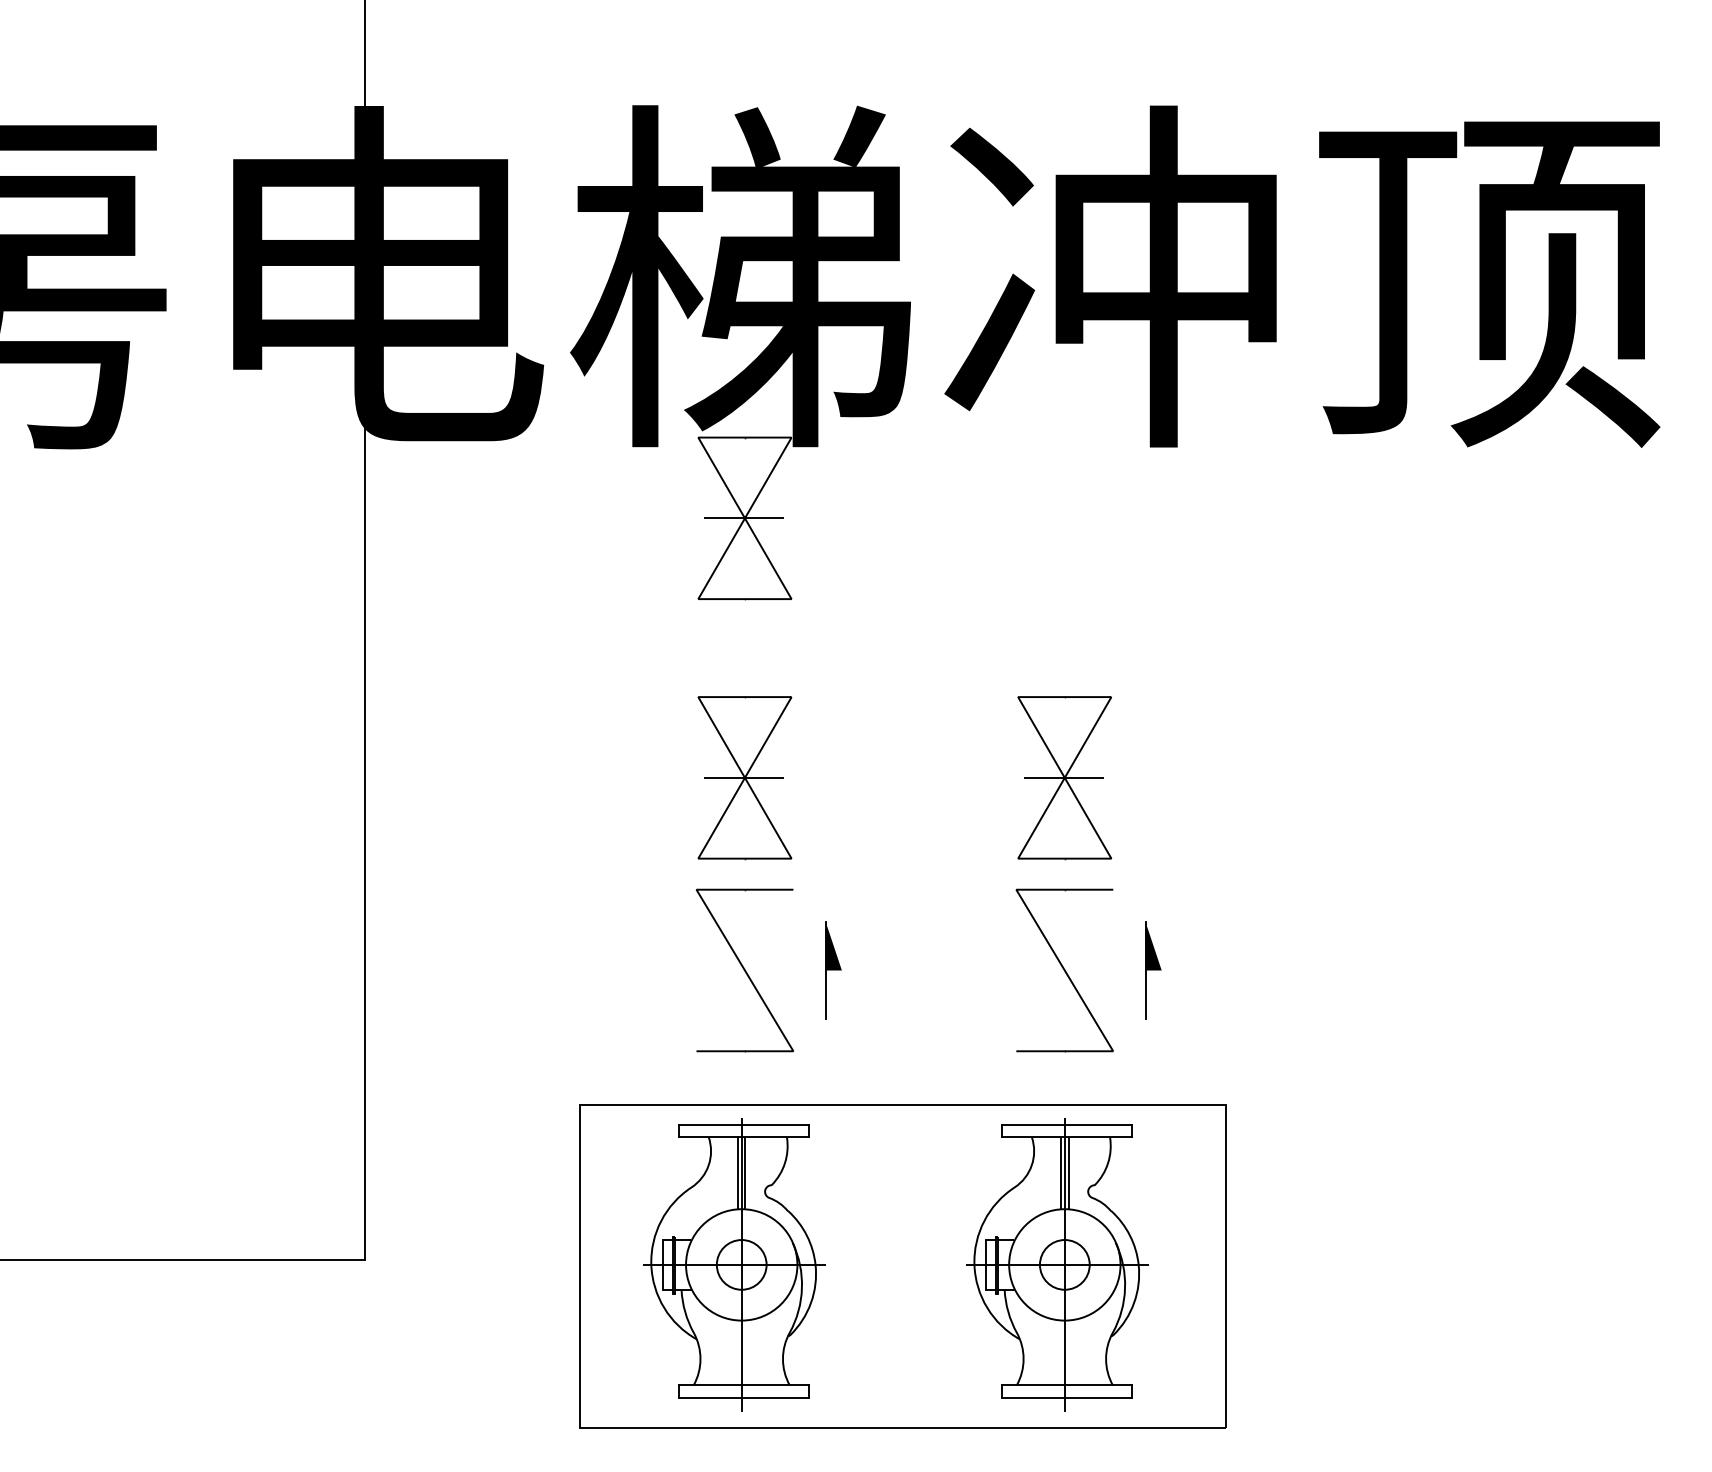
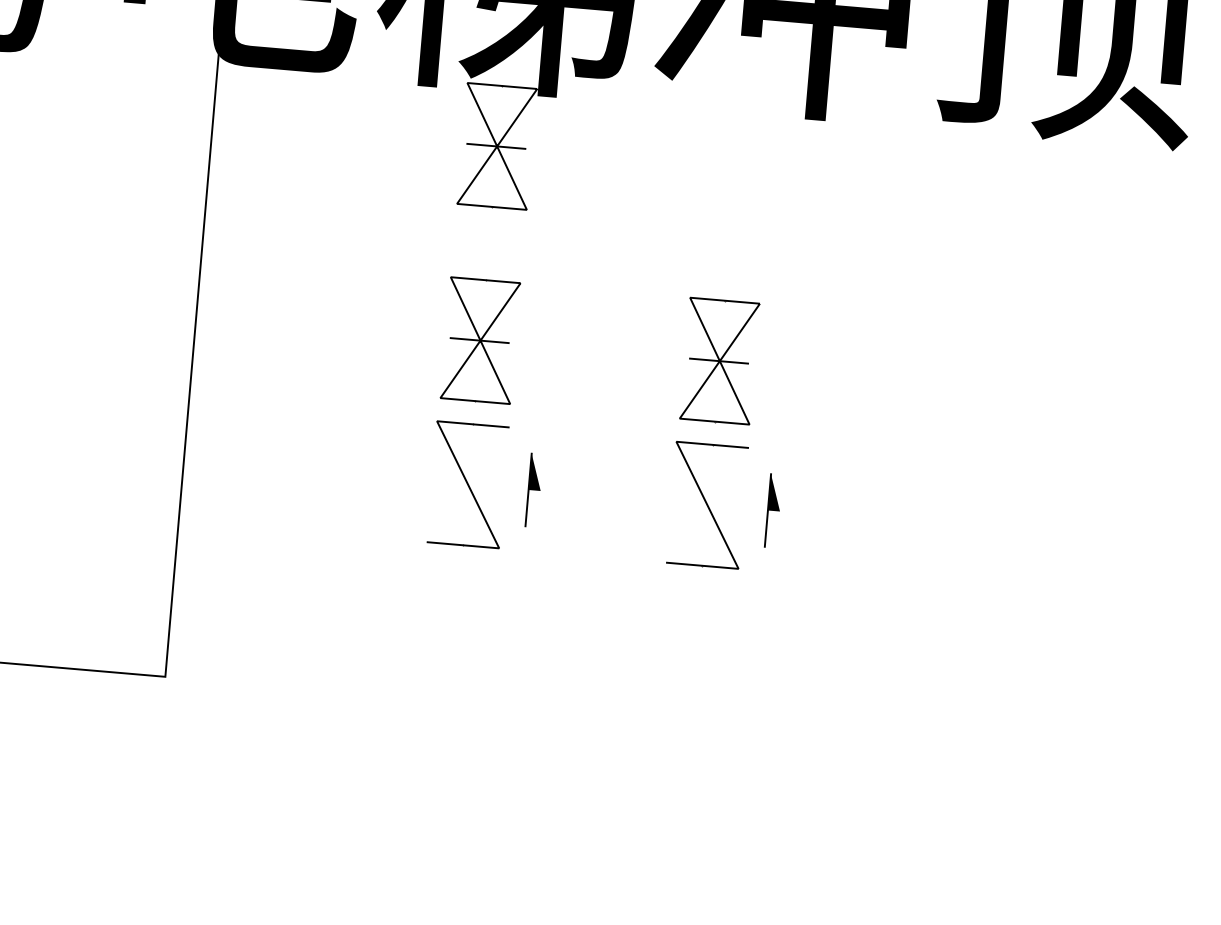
part: (902, 1266) -> (567, 716), removed

